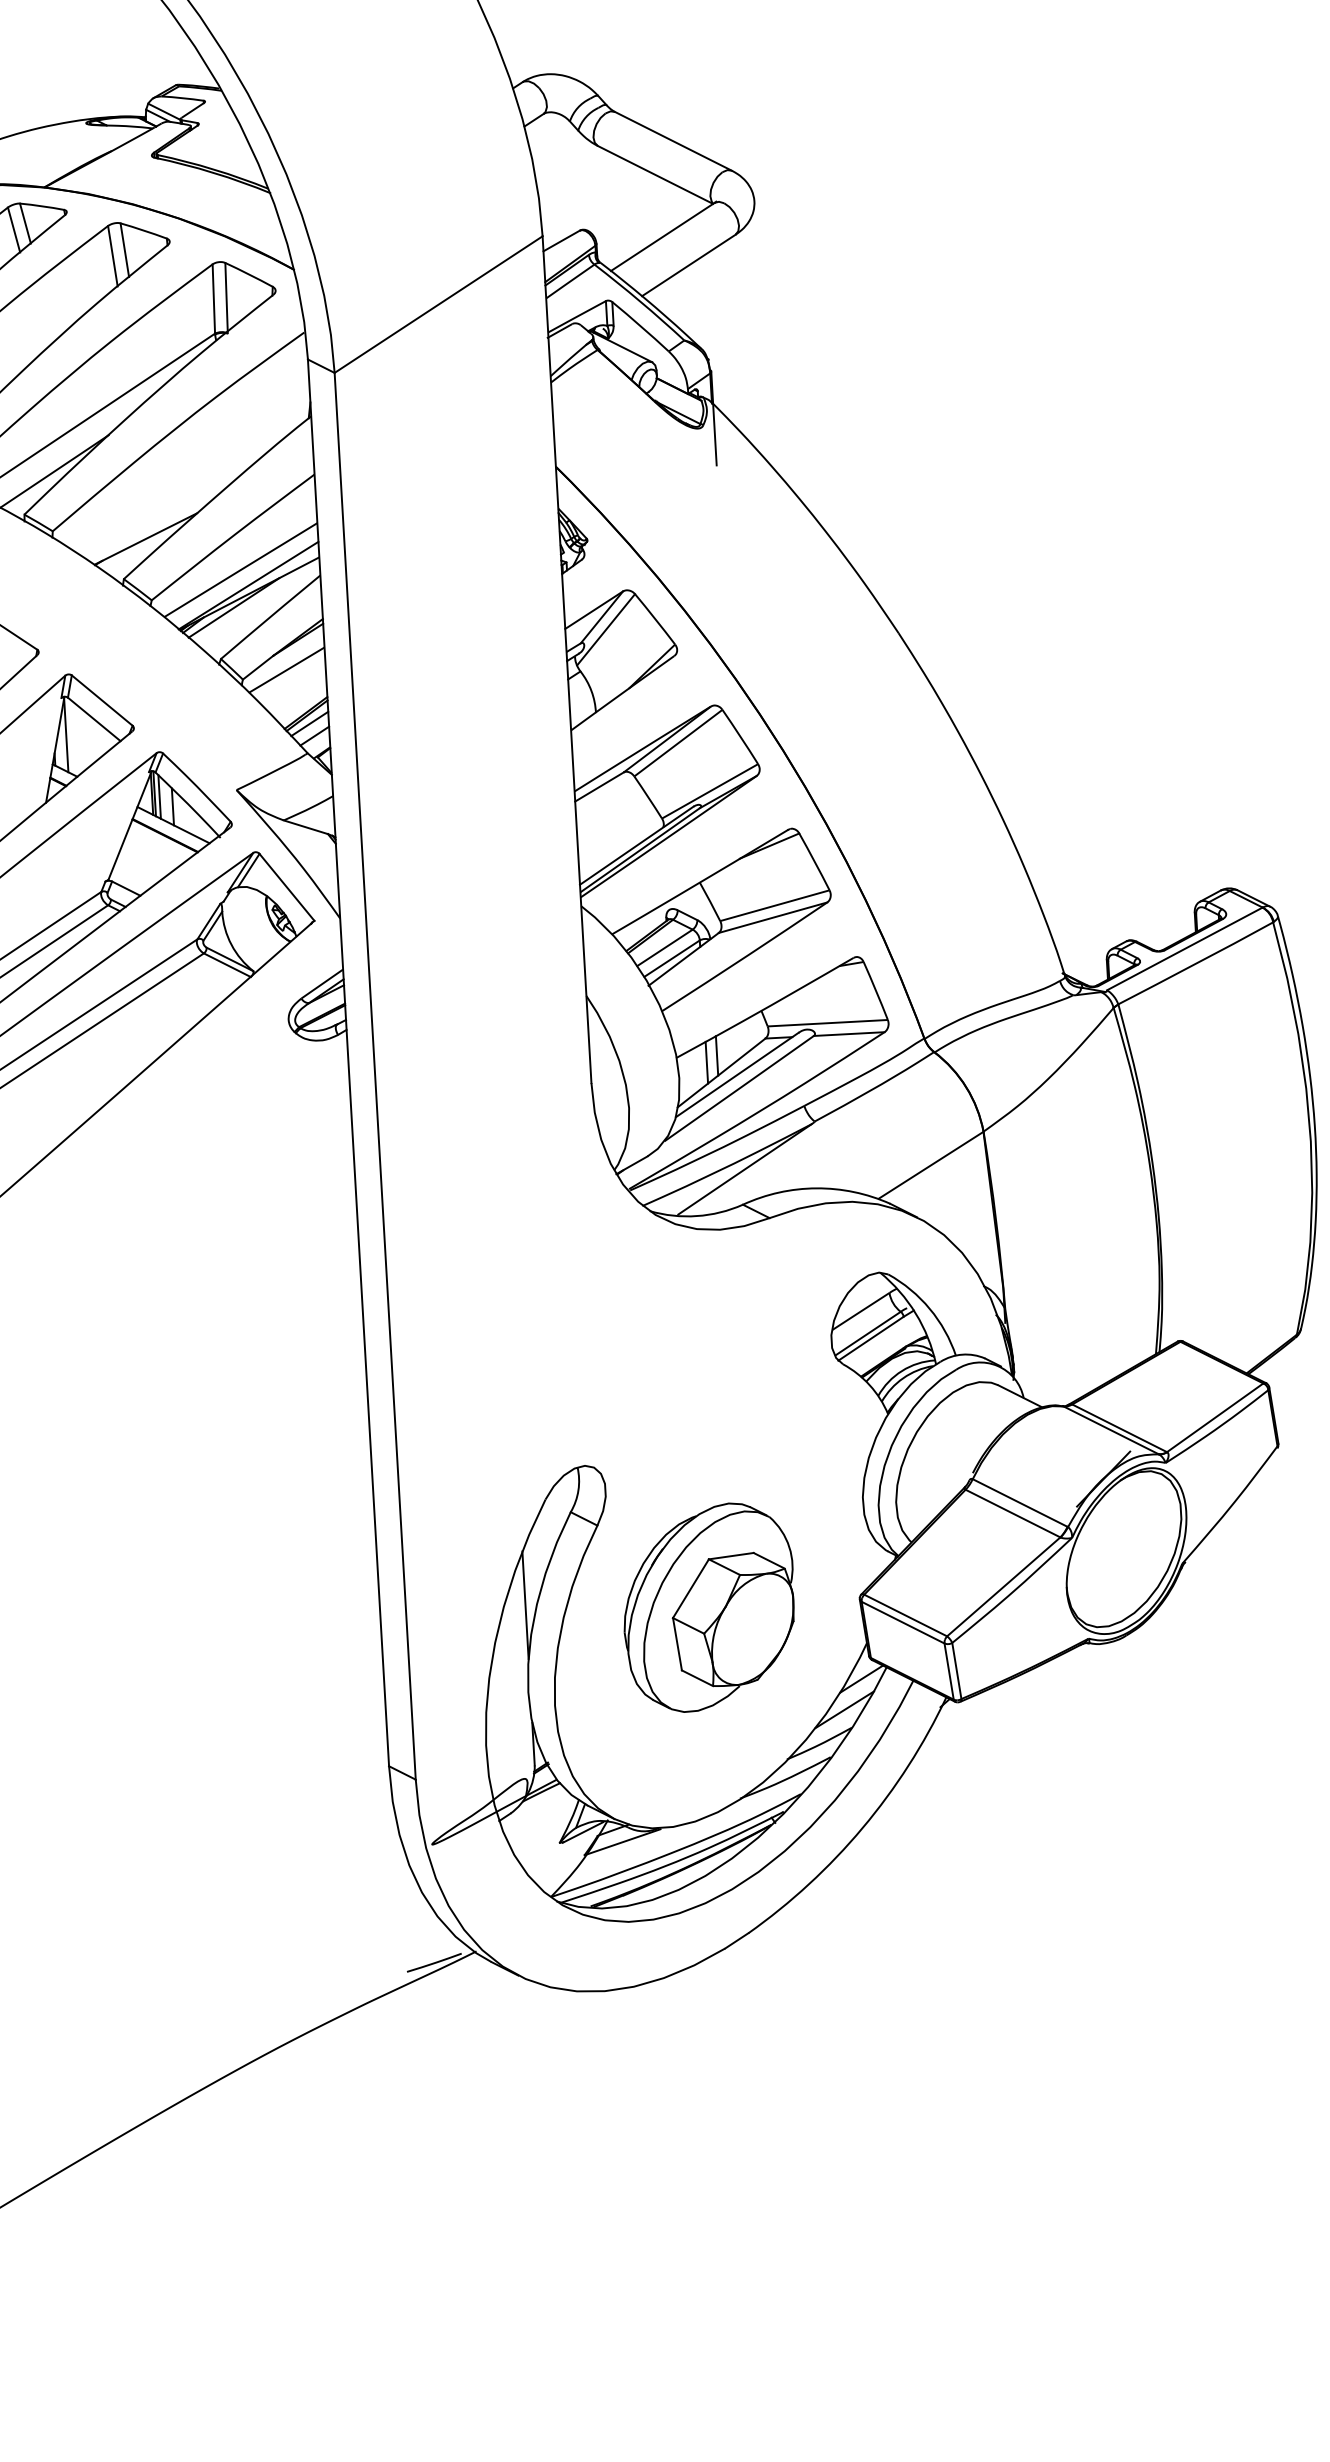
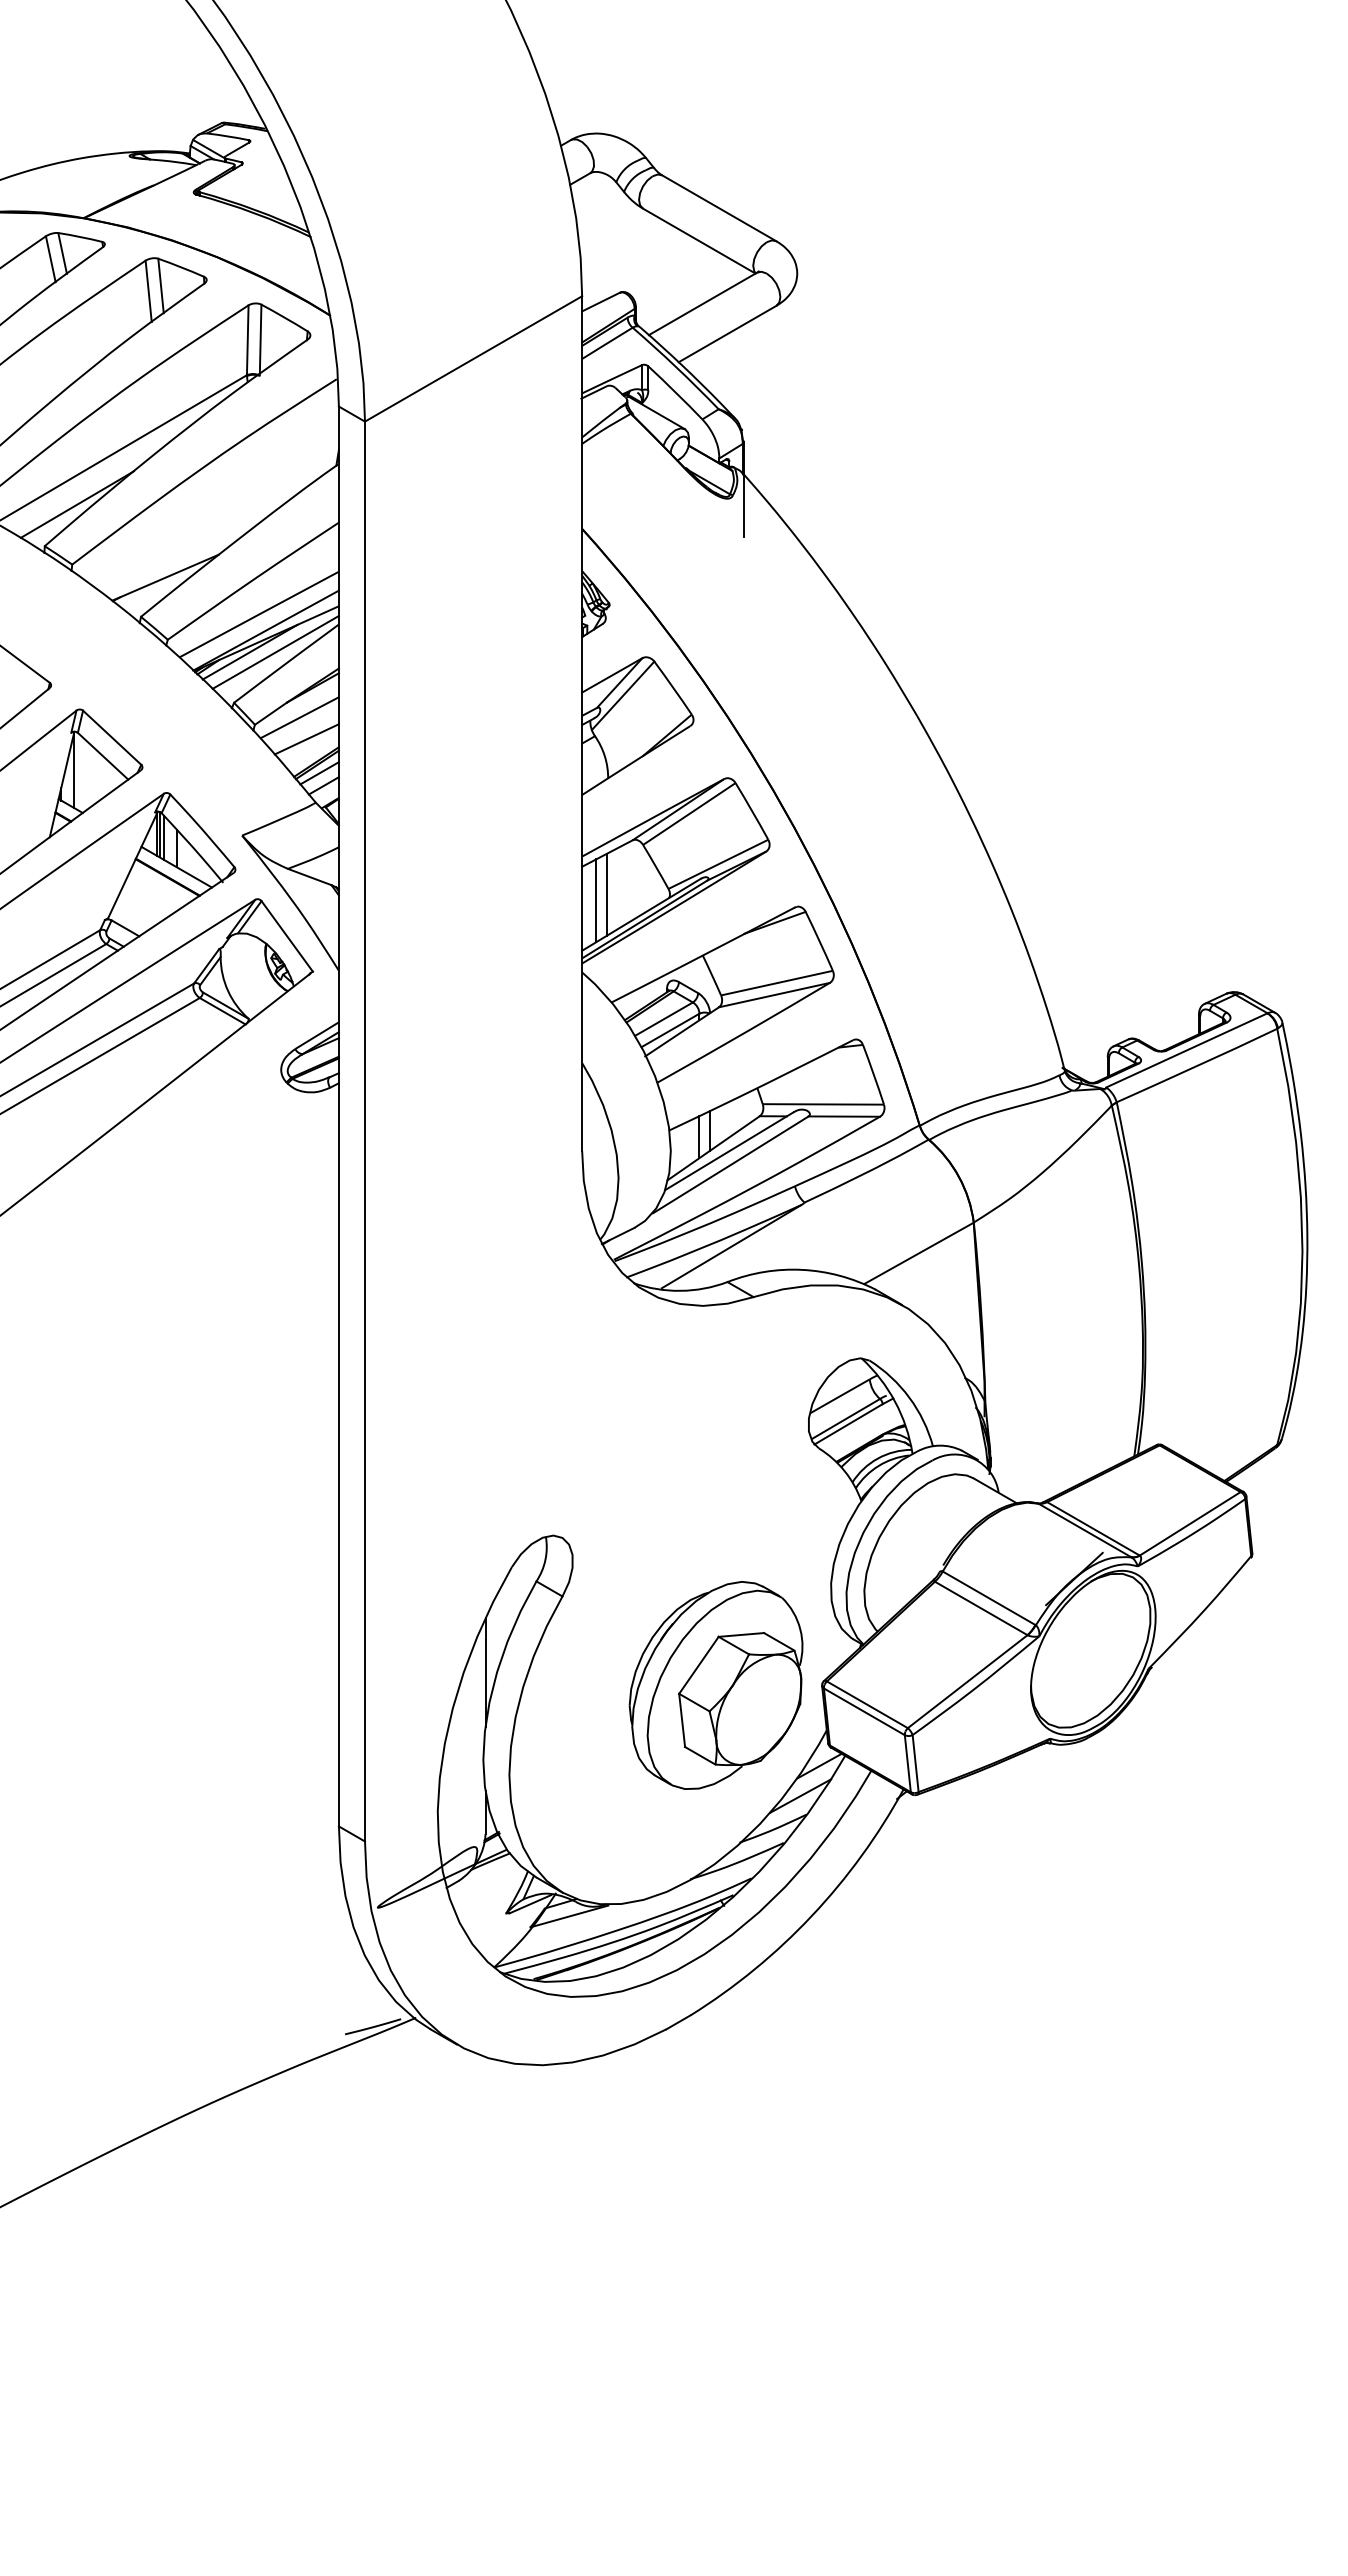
line: (259, 605) -> (275, 651), added
line: (294, 691) -> (306, 739), added
line: (600, 827) -> (606, 894), added
line: (591, 834) -> (596, 900), added
part: (708, 1607) -> (715, 1685), moved

